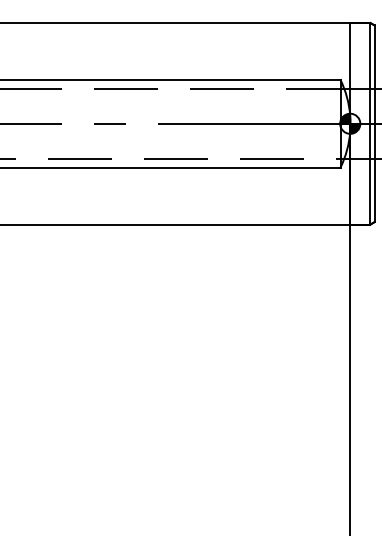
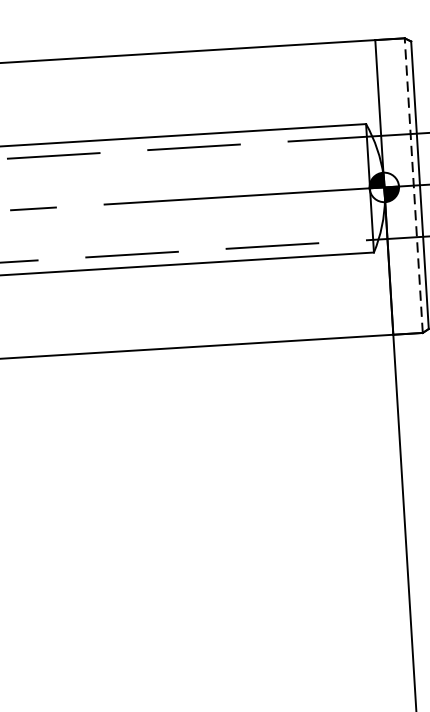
line: (370, 123) -> (413, 185), solid -> dashed

